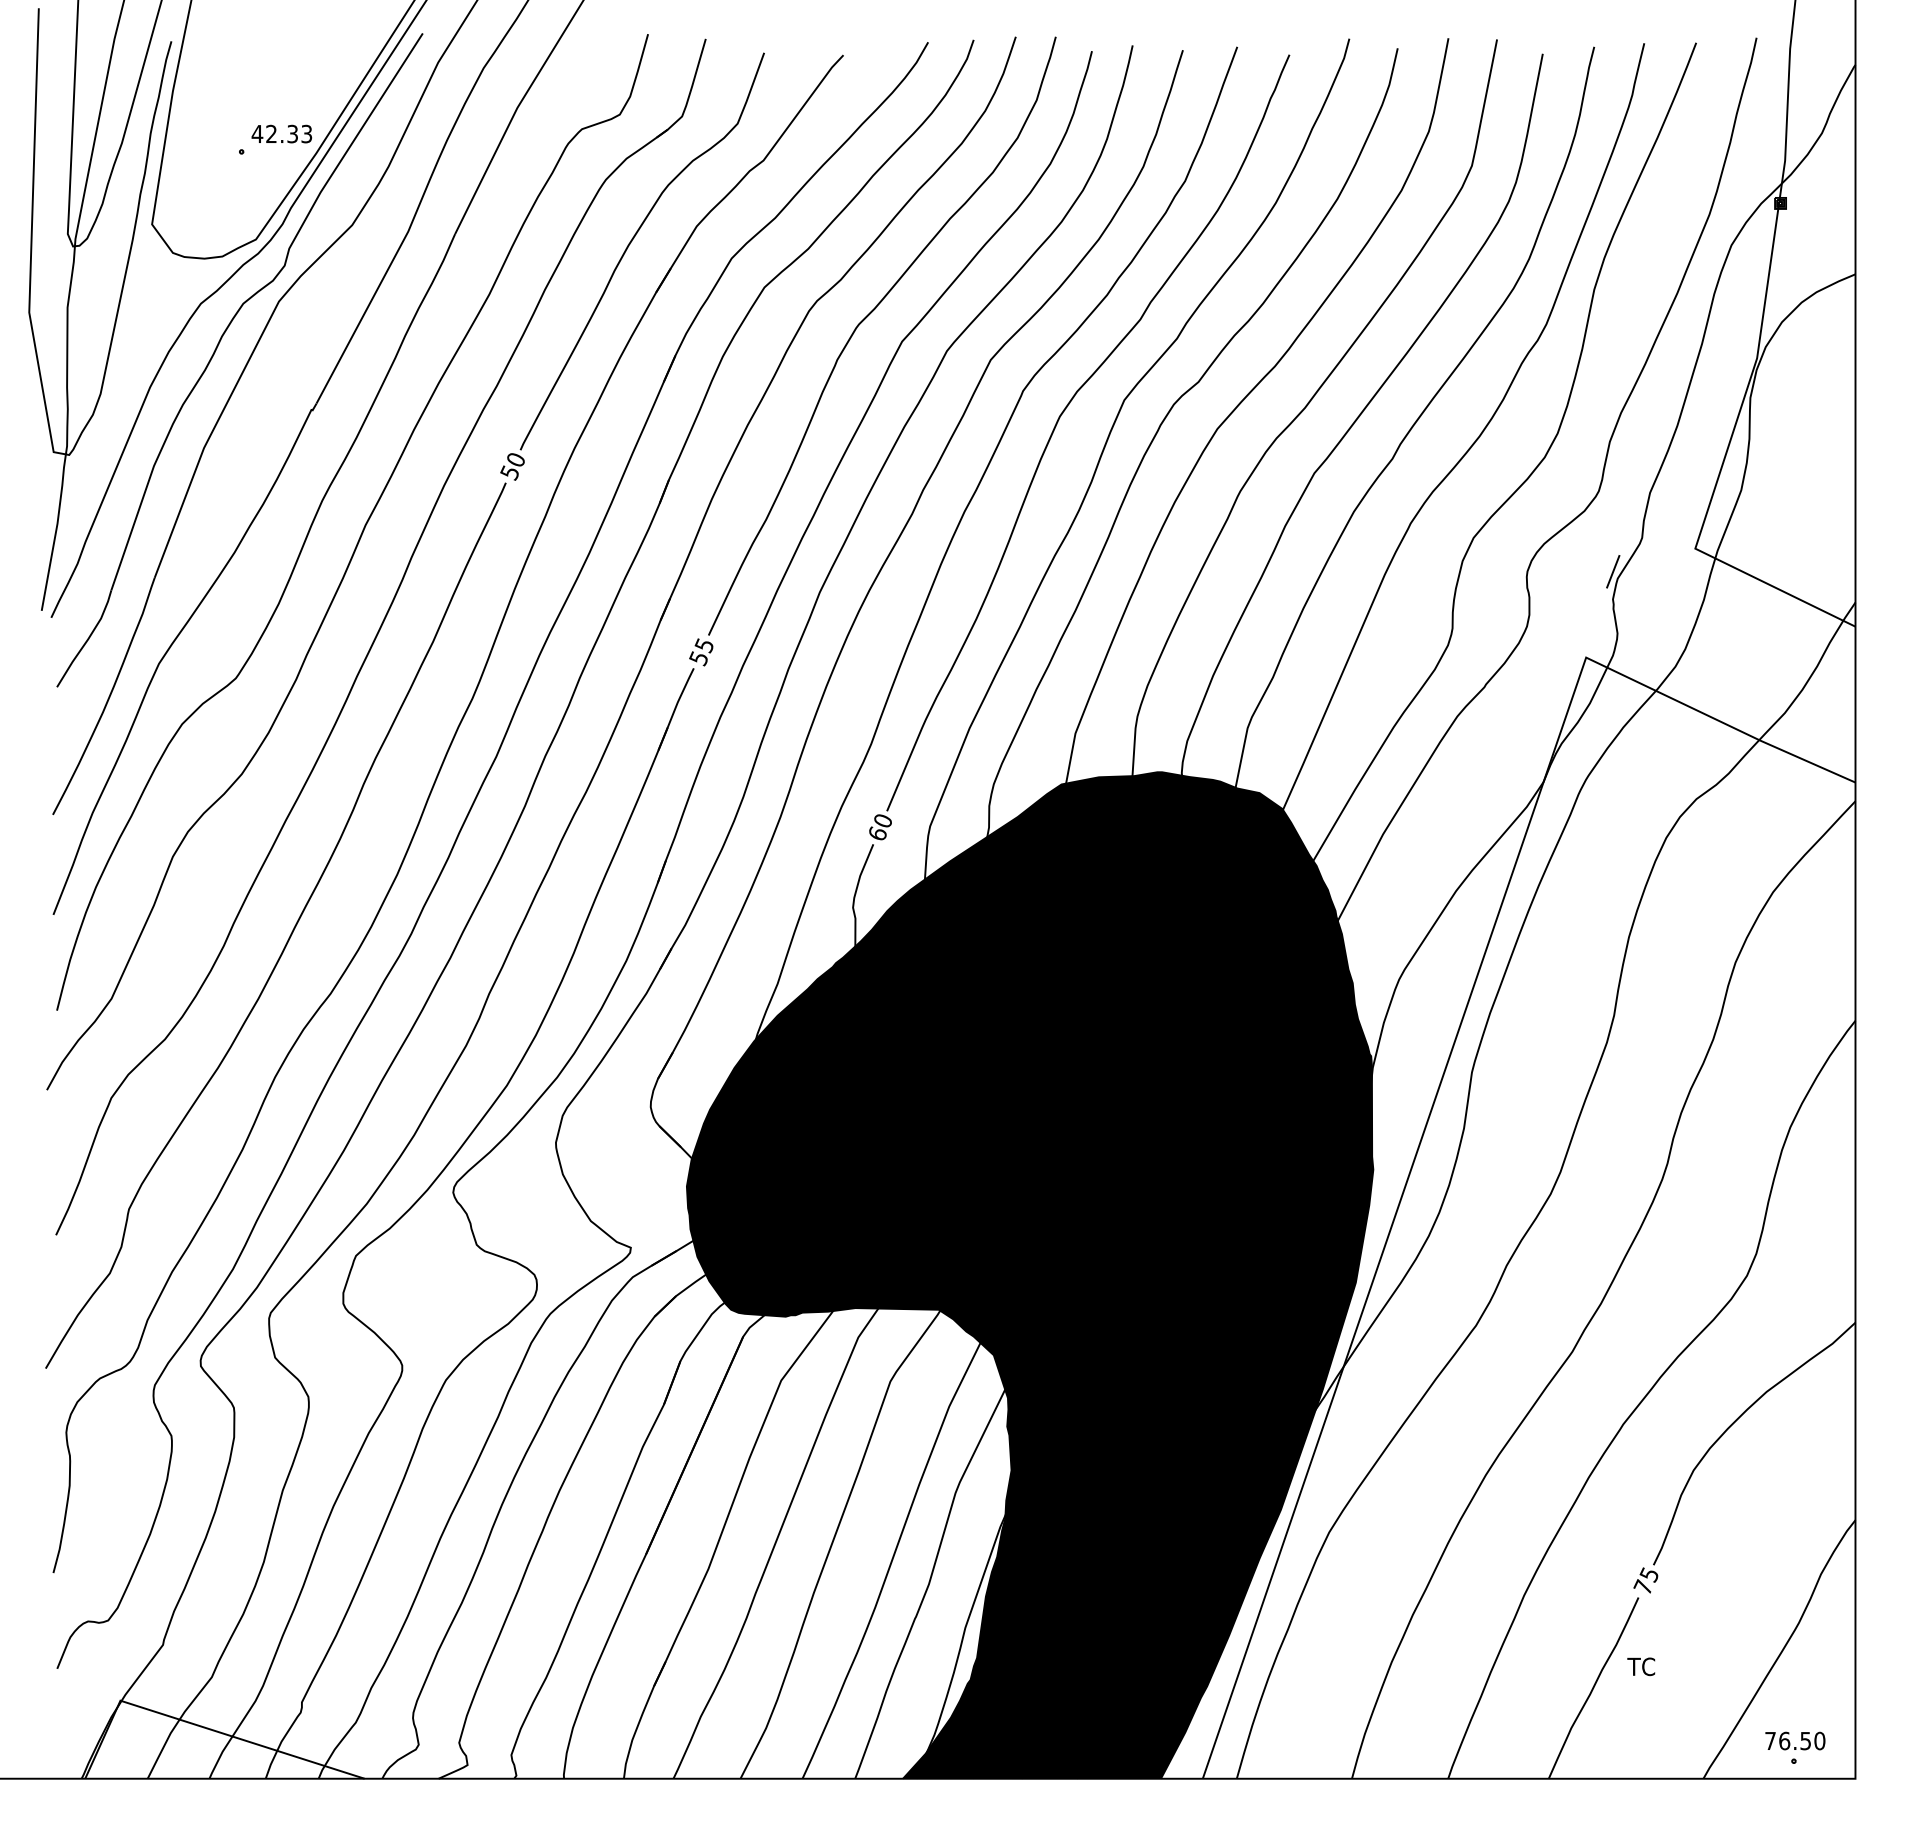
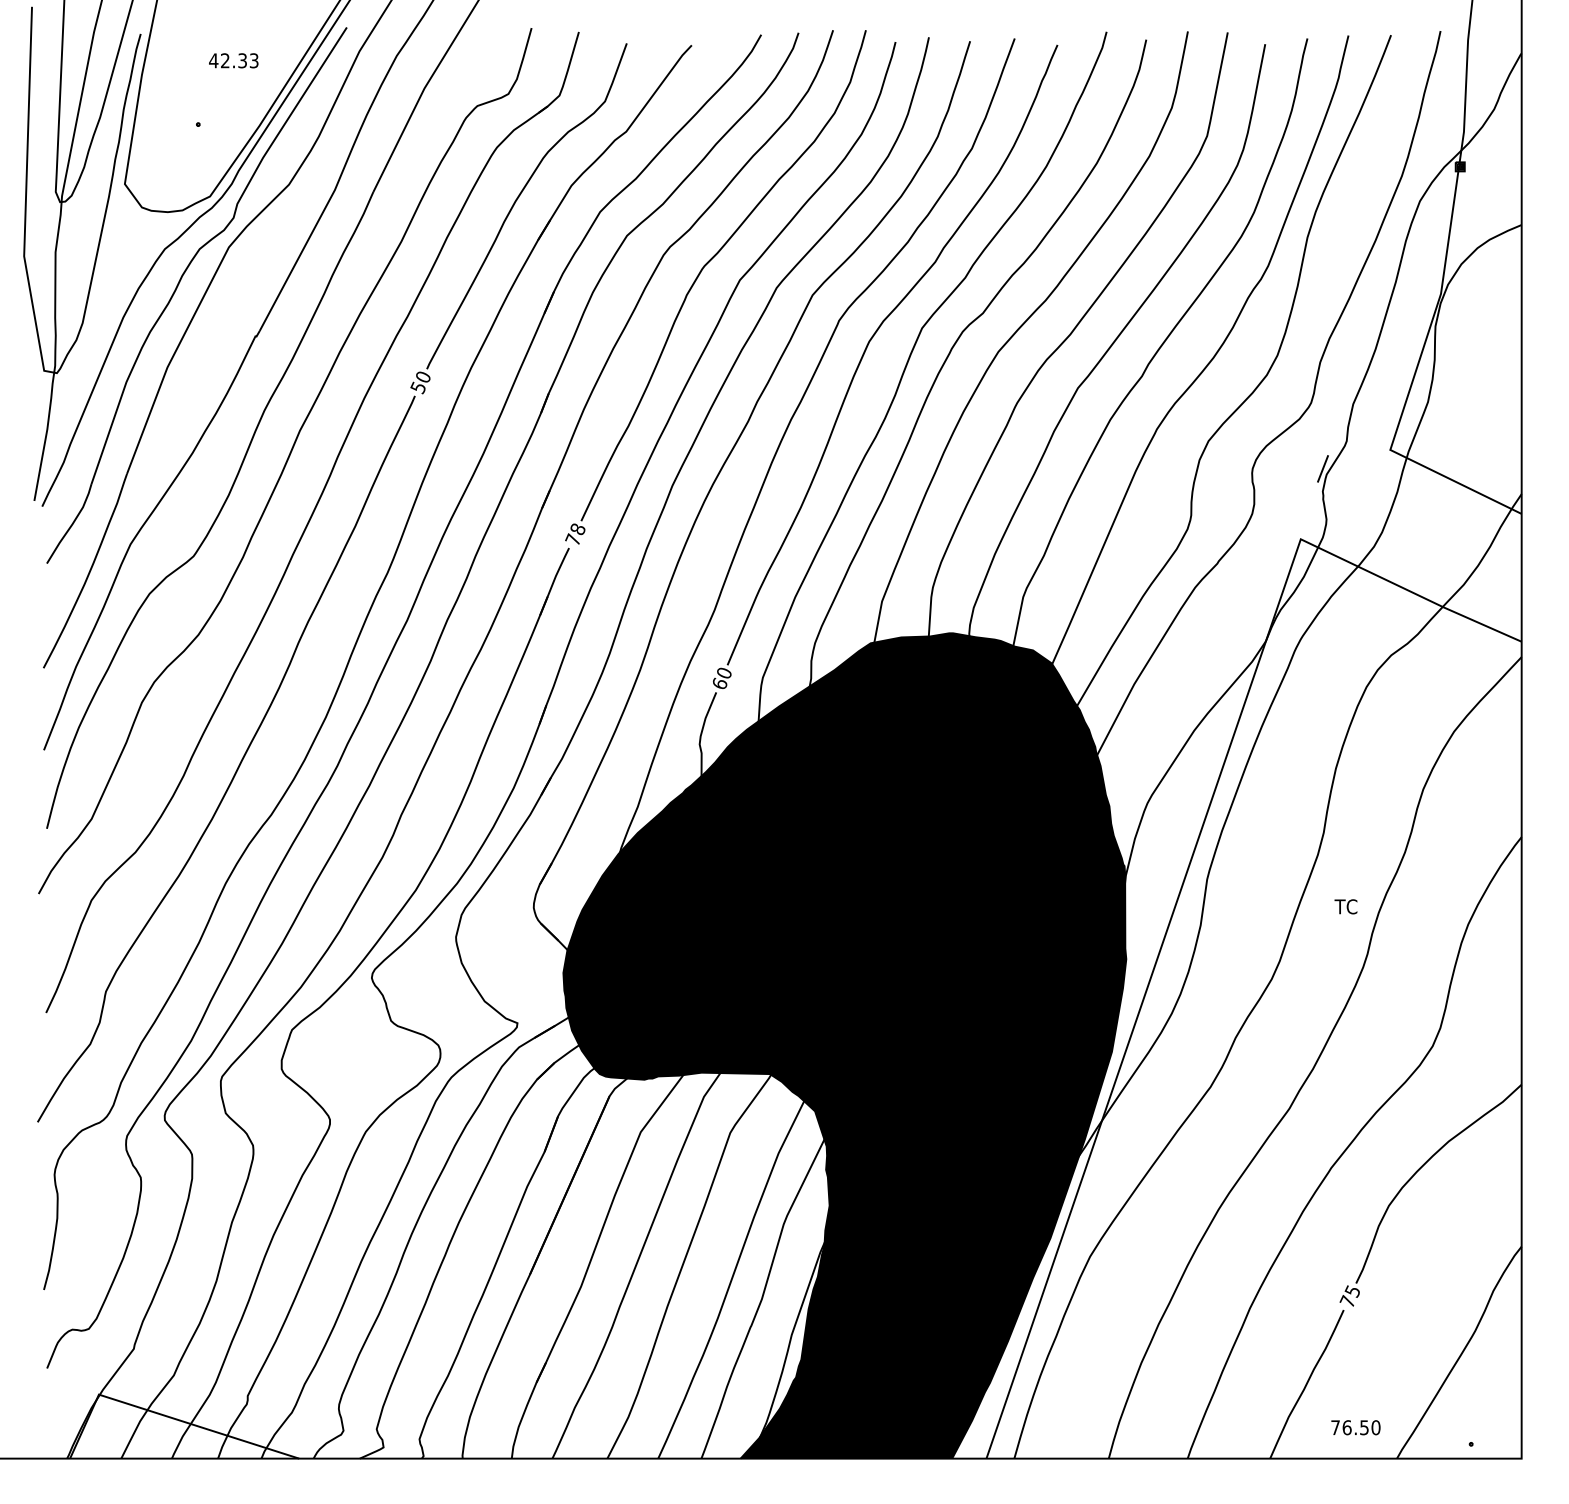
text: (281, 133) -> (233, 60), moved
text: (700, 652) -> (574, 535), 55 -> 78
text: (1641, 1666) -> (1346, 906), moved
text: (1795, 1740) -> (1356, 1427), moved

